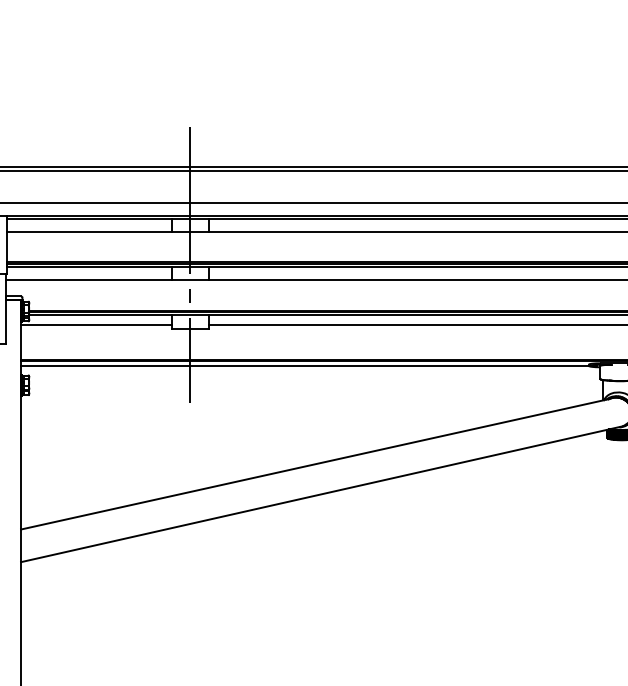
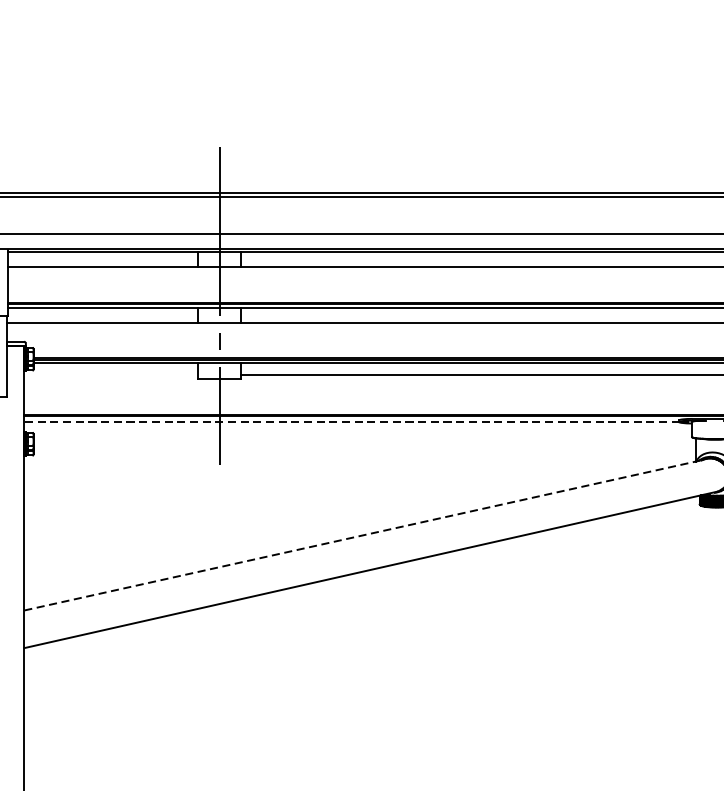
line: (96, 325) -> (111, 375), removed
line: (304, 366) -> (351, 422), solid -> dashed
line: (315, 464) -> (363, 535), solid -> dashed

